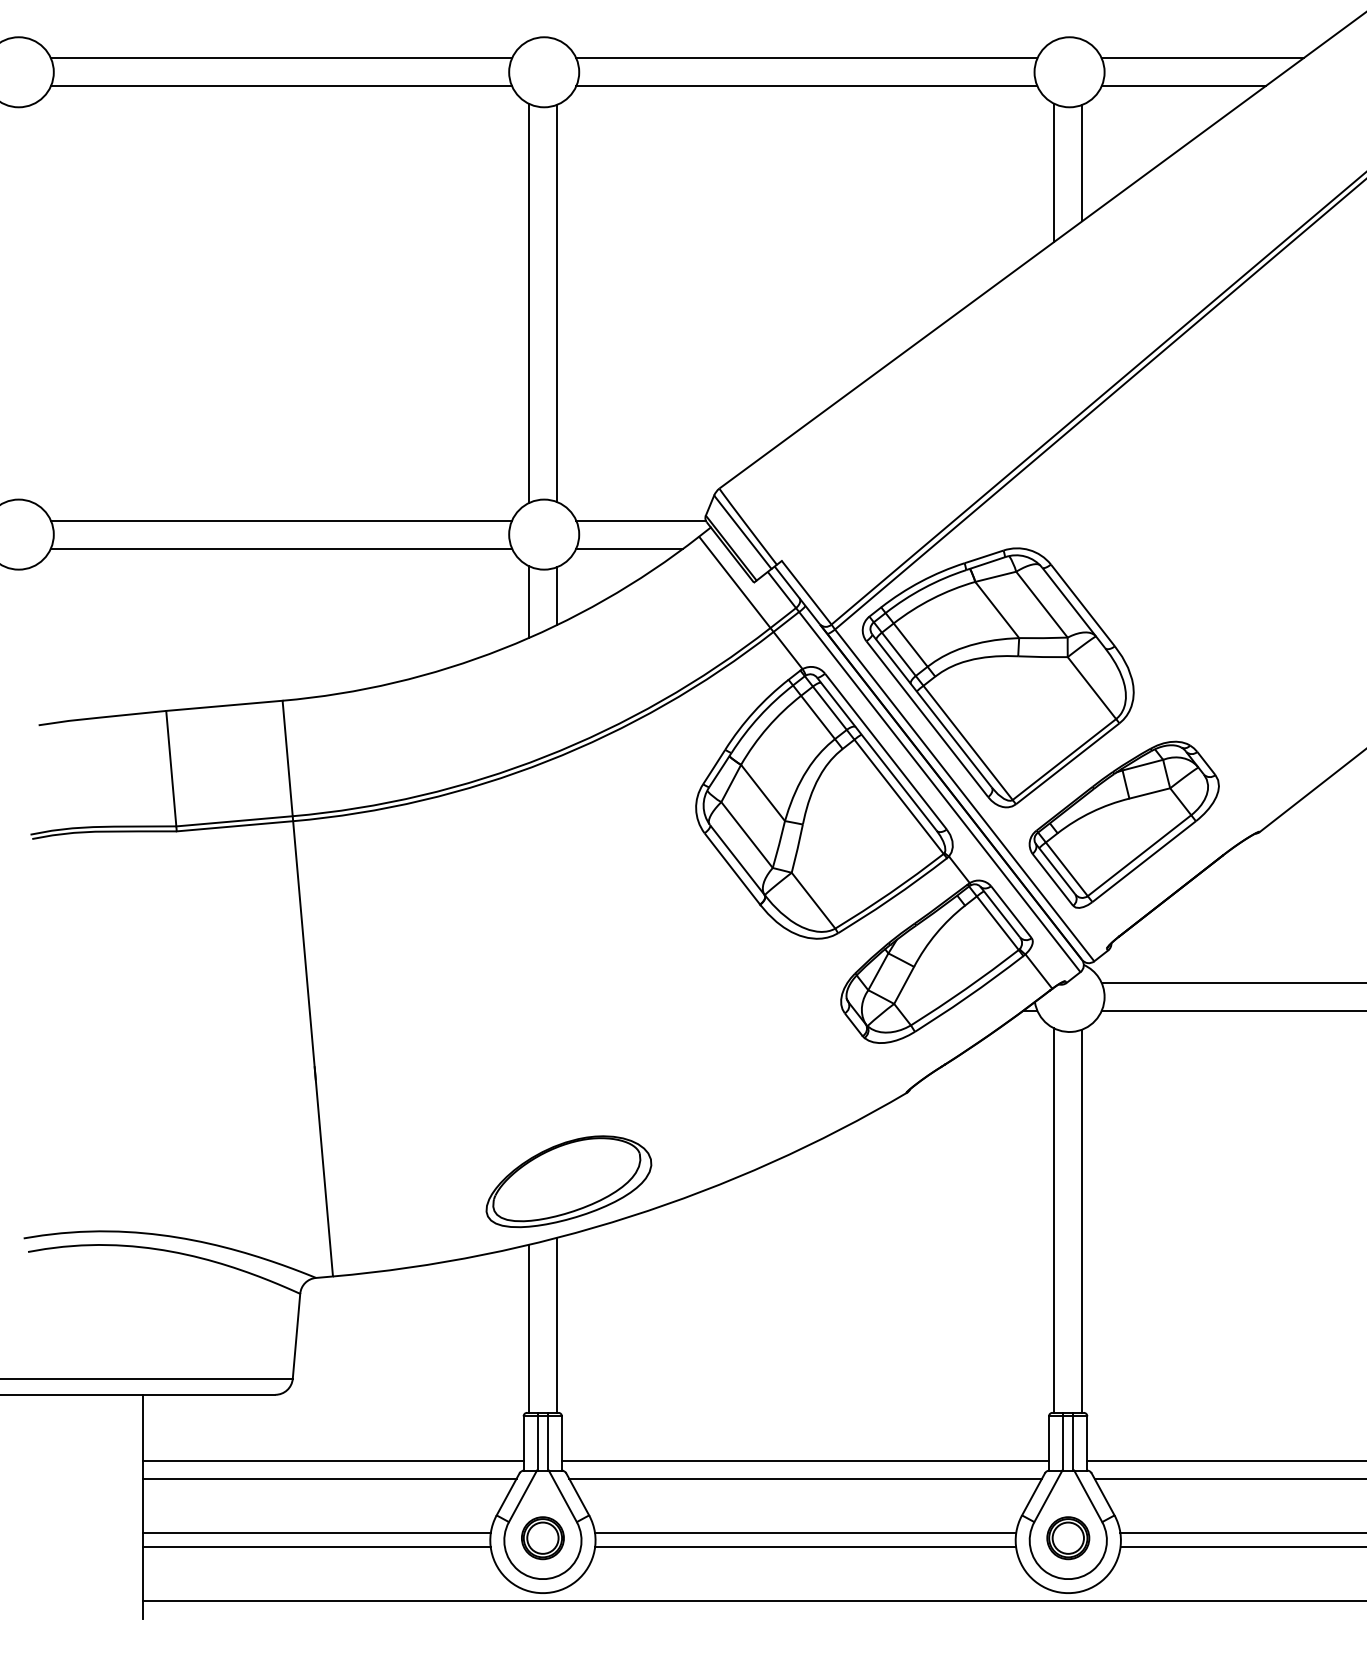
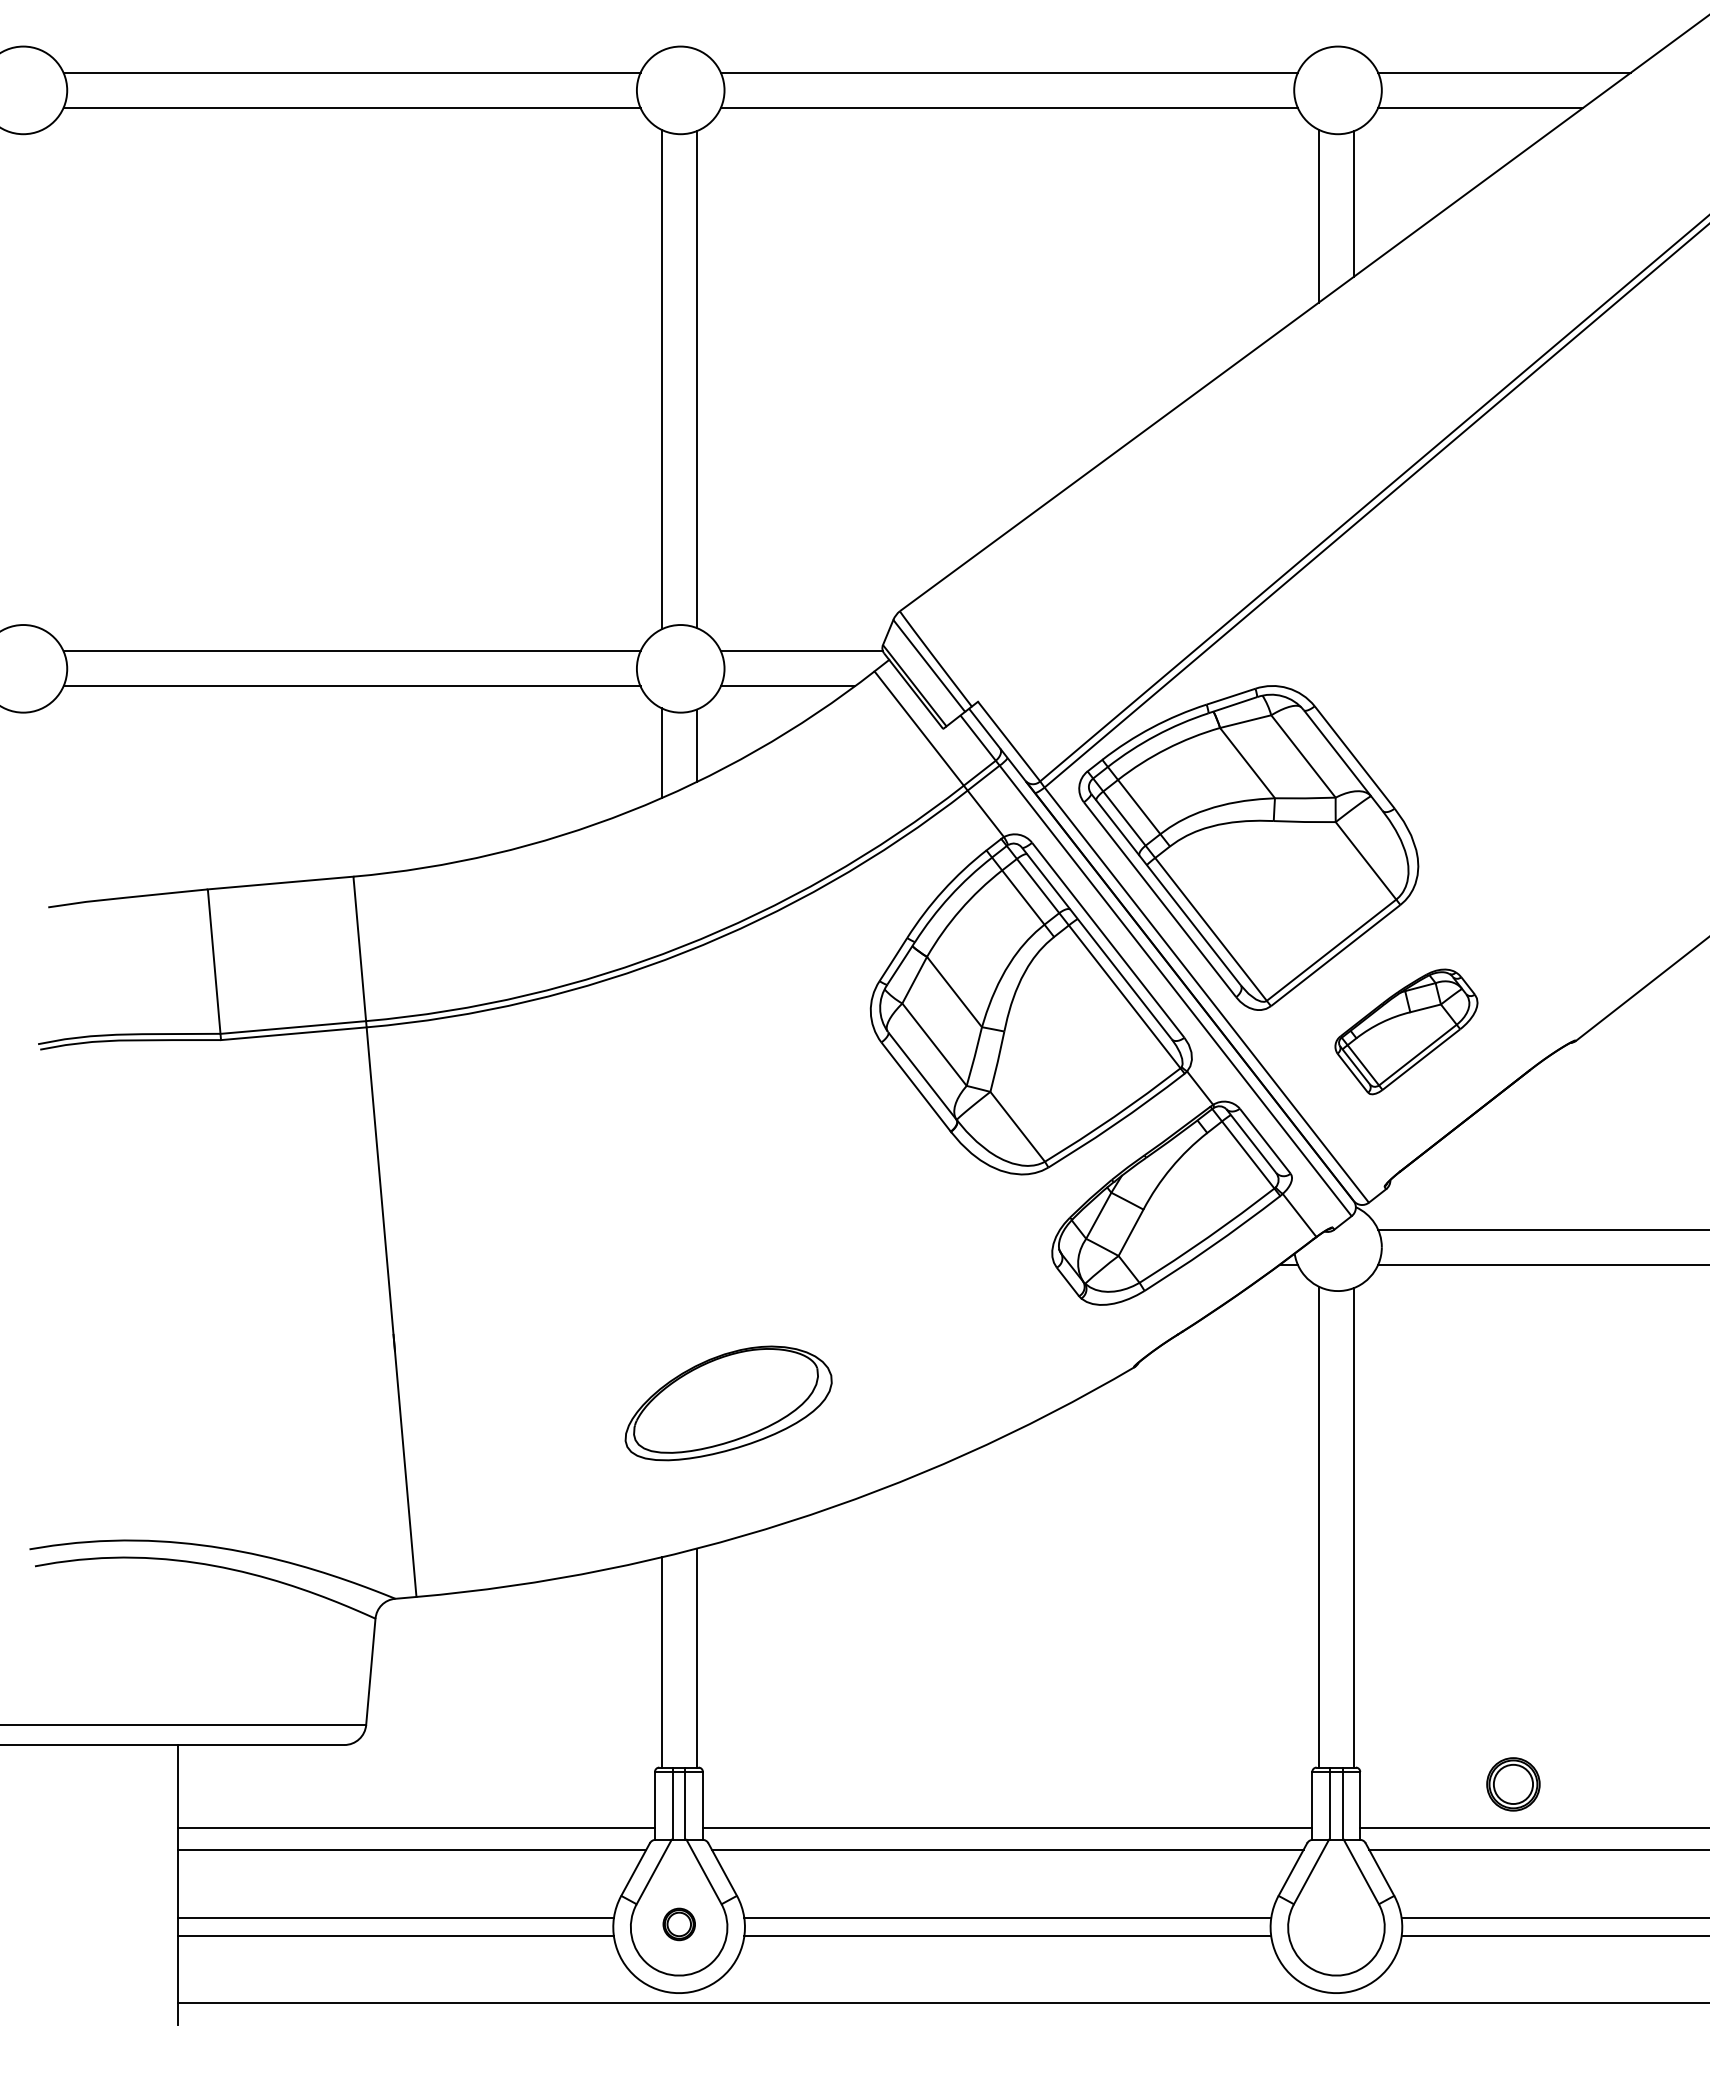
part: (1124, 824) -> (1406, 1031), size x0.6
part: (568, 1181) -> (728, 1403), moved
part: (543, 1538) -> (679, 1924), size x0.6
part: (1068, 1538) -> (1513, 1784), moved

